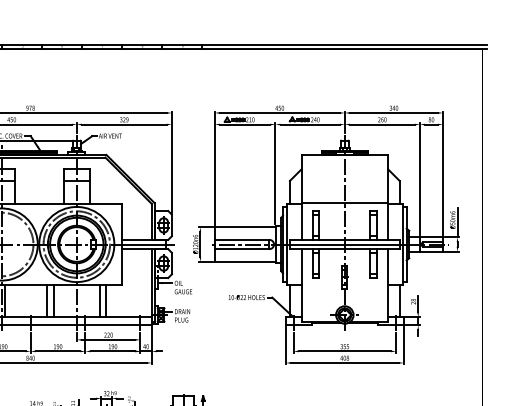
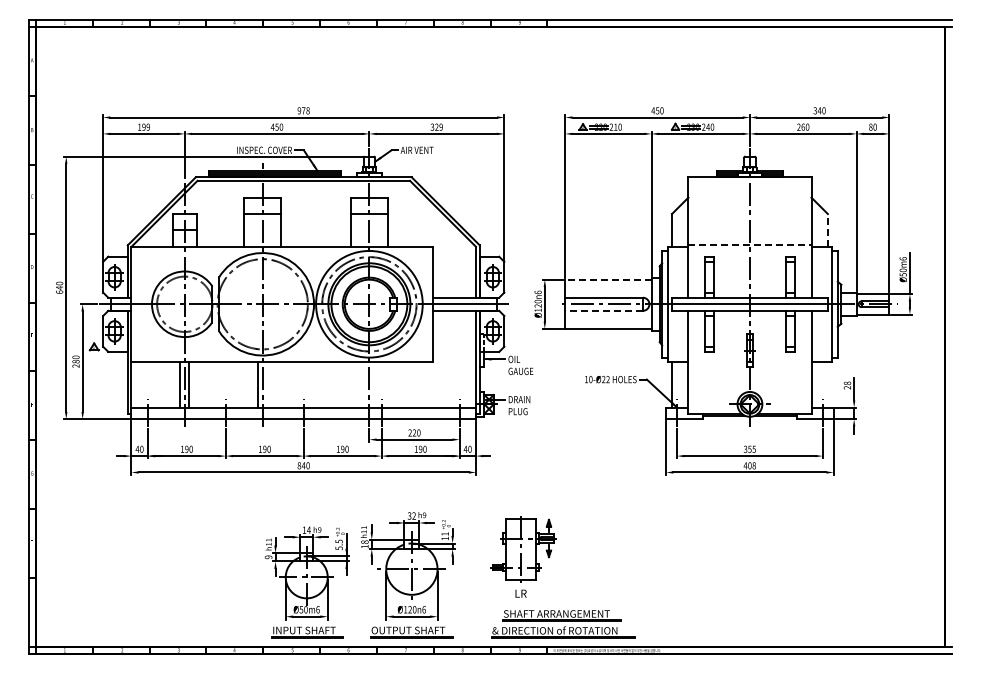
line: (399, 191) -> (827, 229), solid -> dashed
line: (344, 203) -> (749, 245), solid -> dashed
line: (244, 227) -> (607, 279), solid -> dashed
line: (242, 248) -> (604, 310), solid -> dashed
line: (5, 301) -> (267, 384), removed
line: (47, 301) -> (327, 384), removed
line: (53, 301) -> (336, 384), removed
line: (100, 301) -> (402, 384), removed
line: (106, 301) -> (411, 384), removed
line: (399, 301) -> (827, 384), removed

